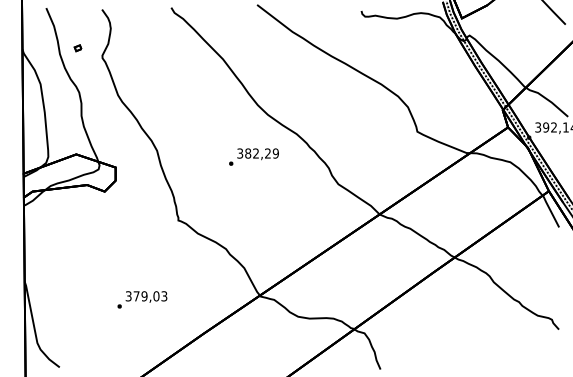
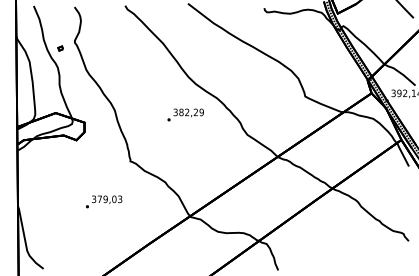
part: (77, 48) -> (60, 48), moved
text: (142, 299) -> (104, 201), moved

